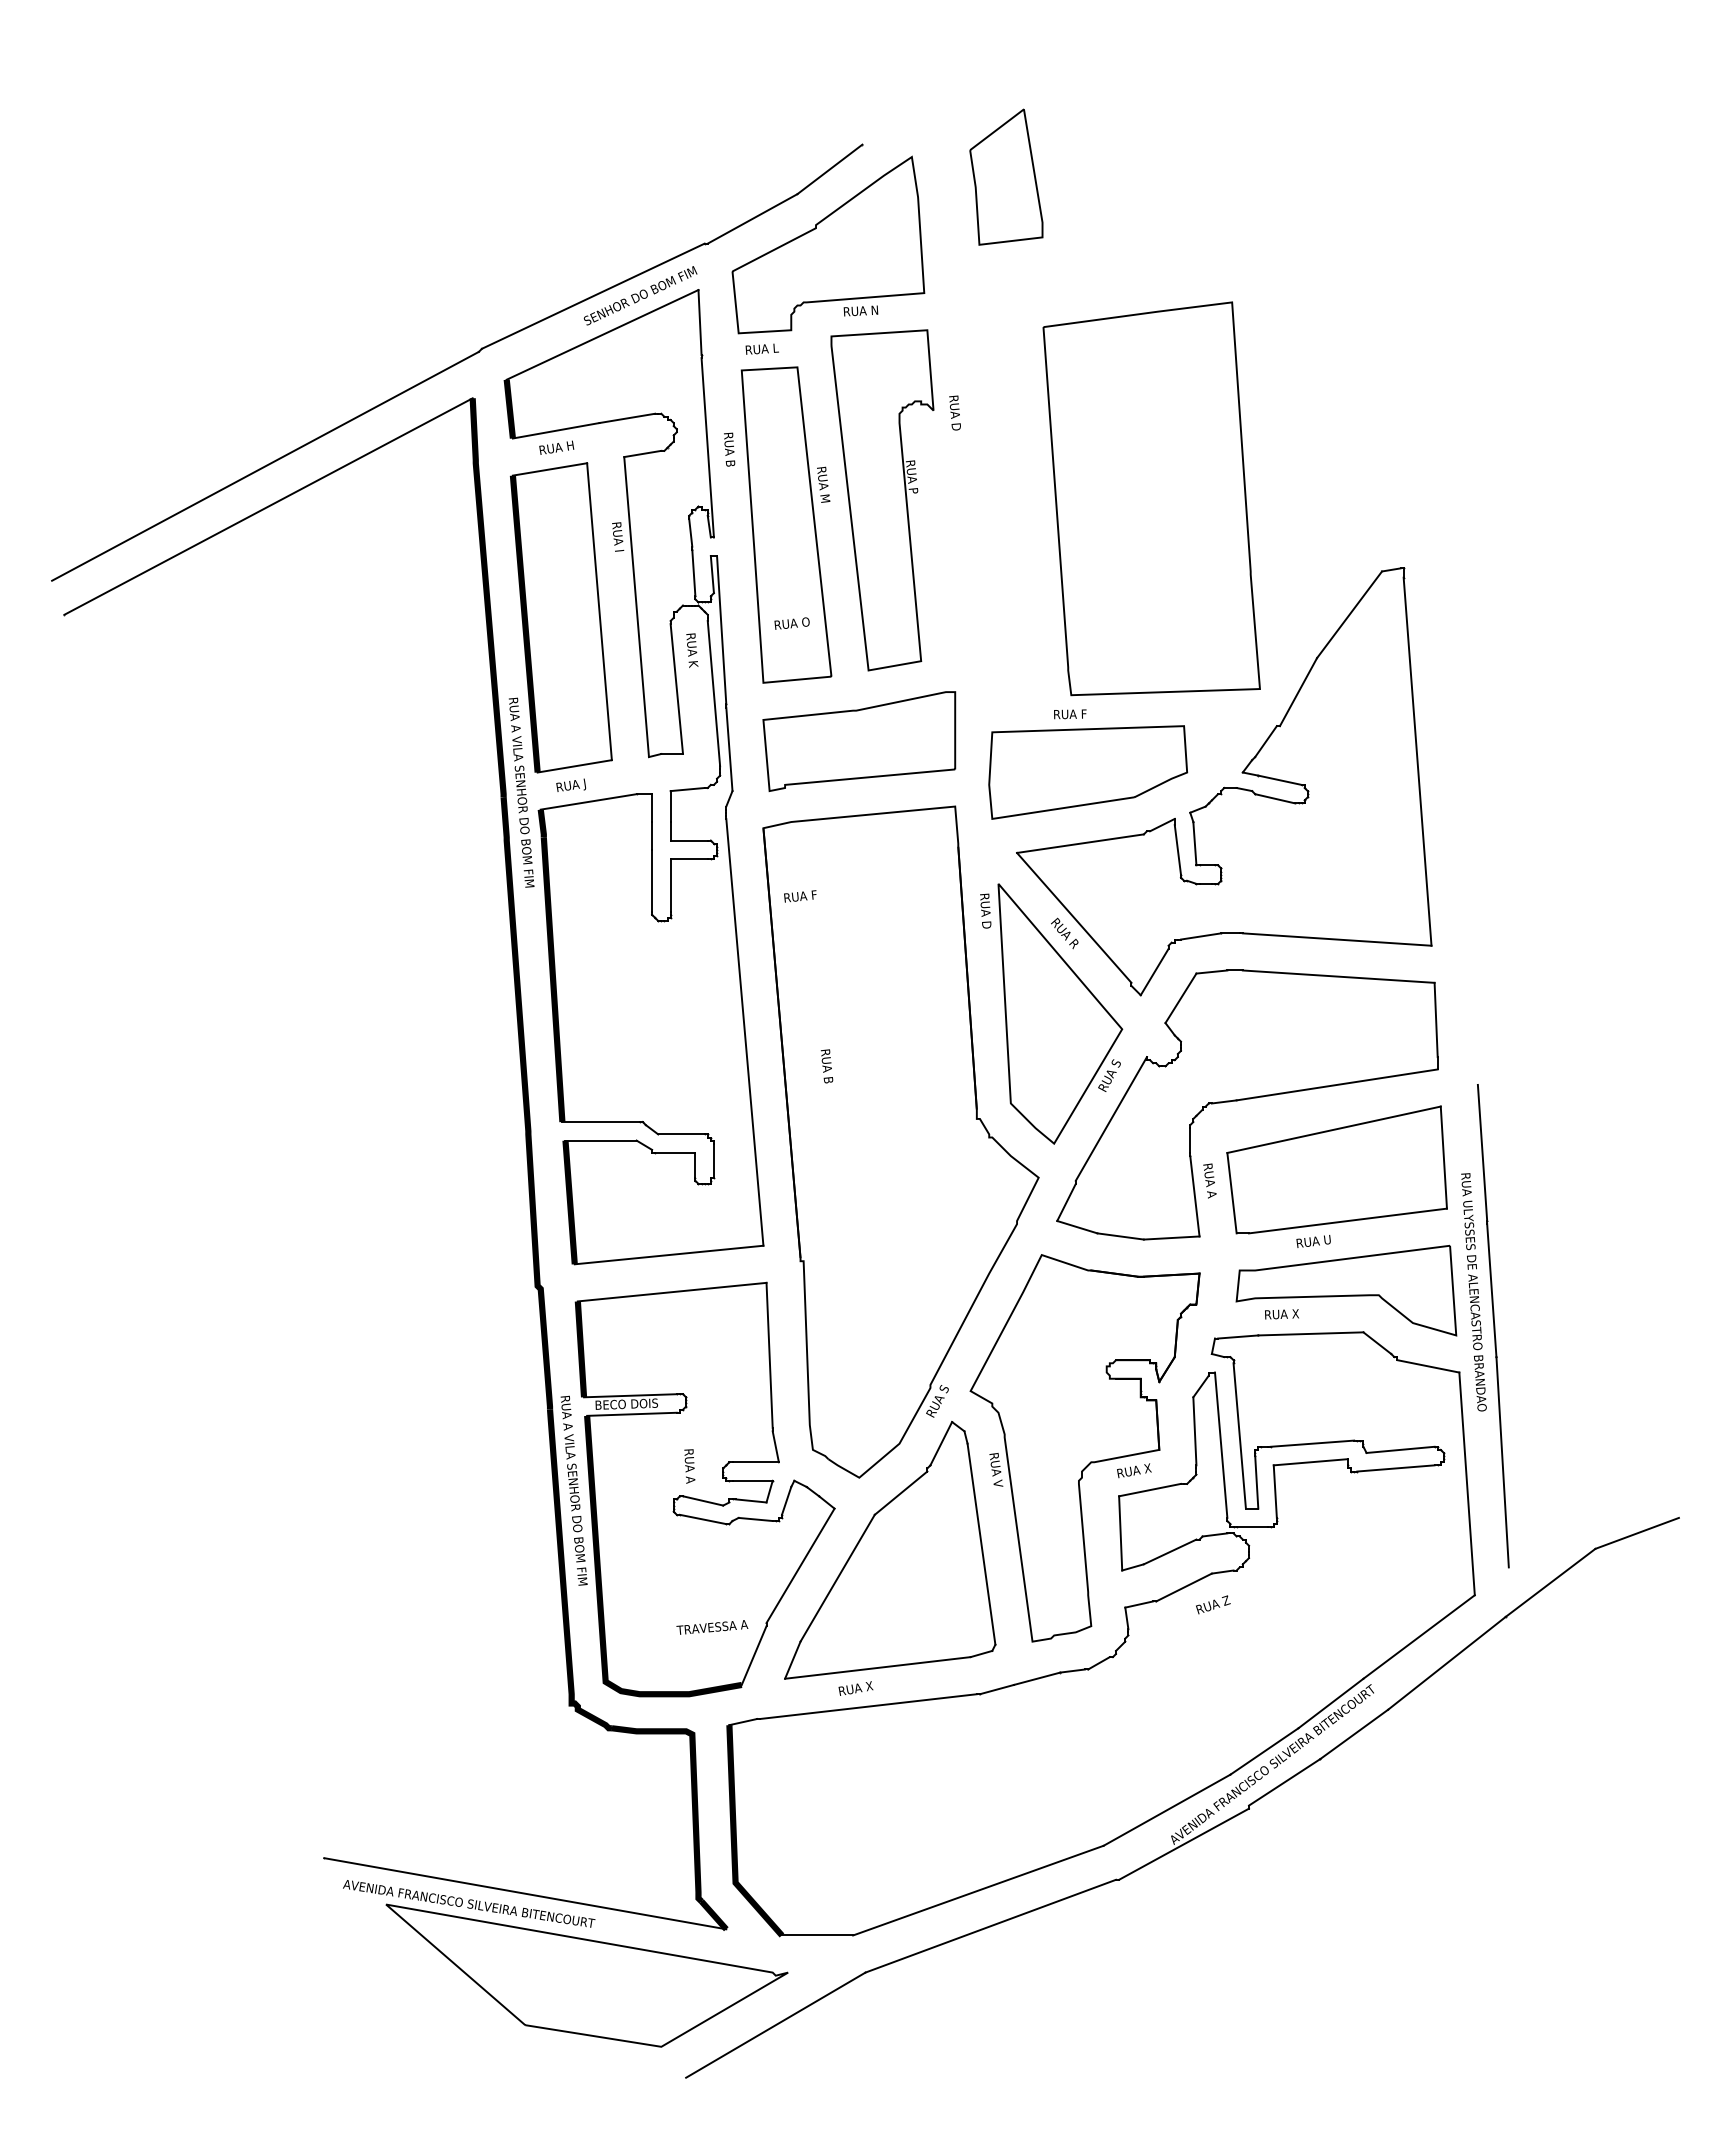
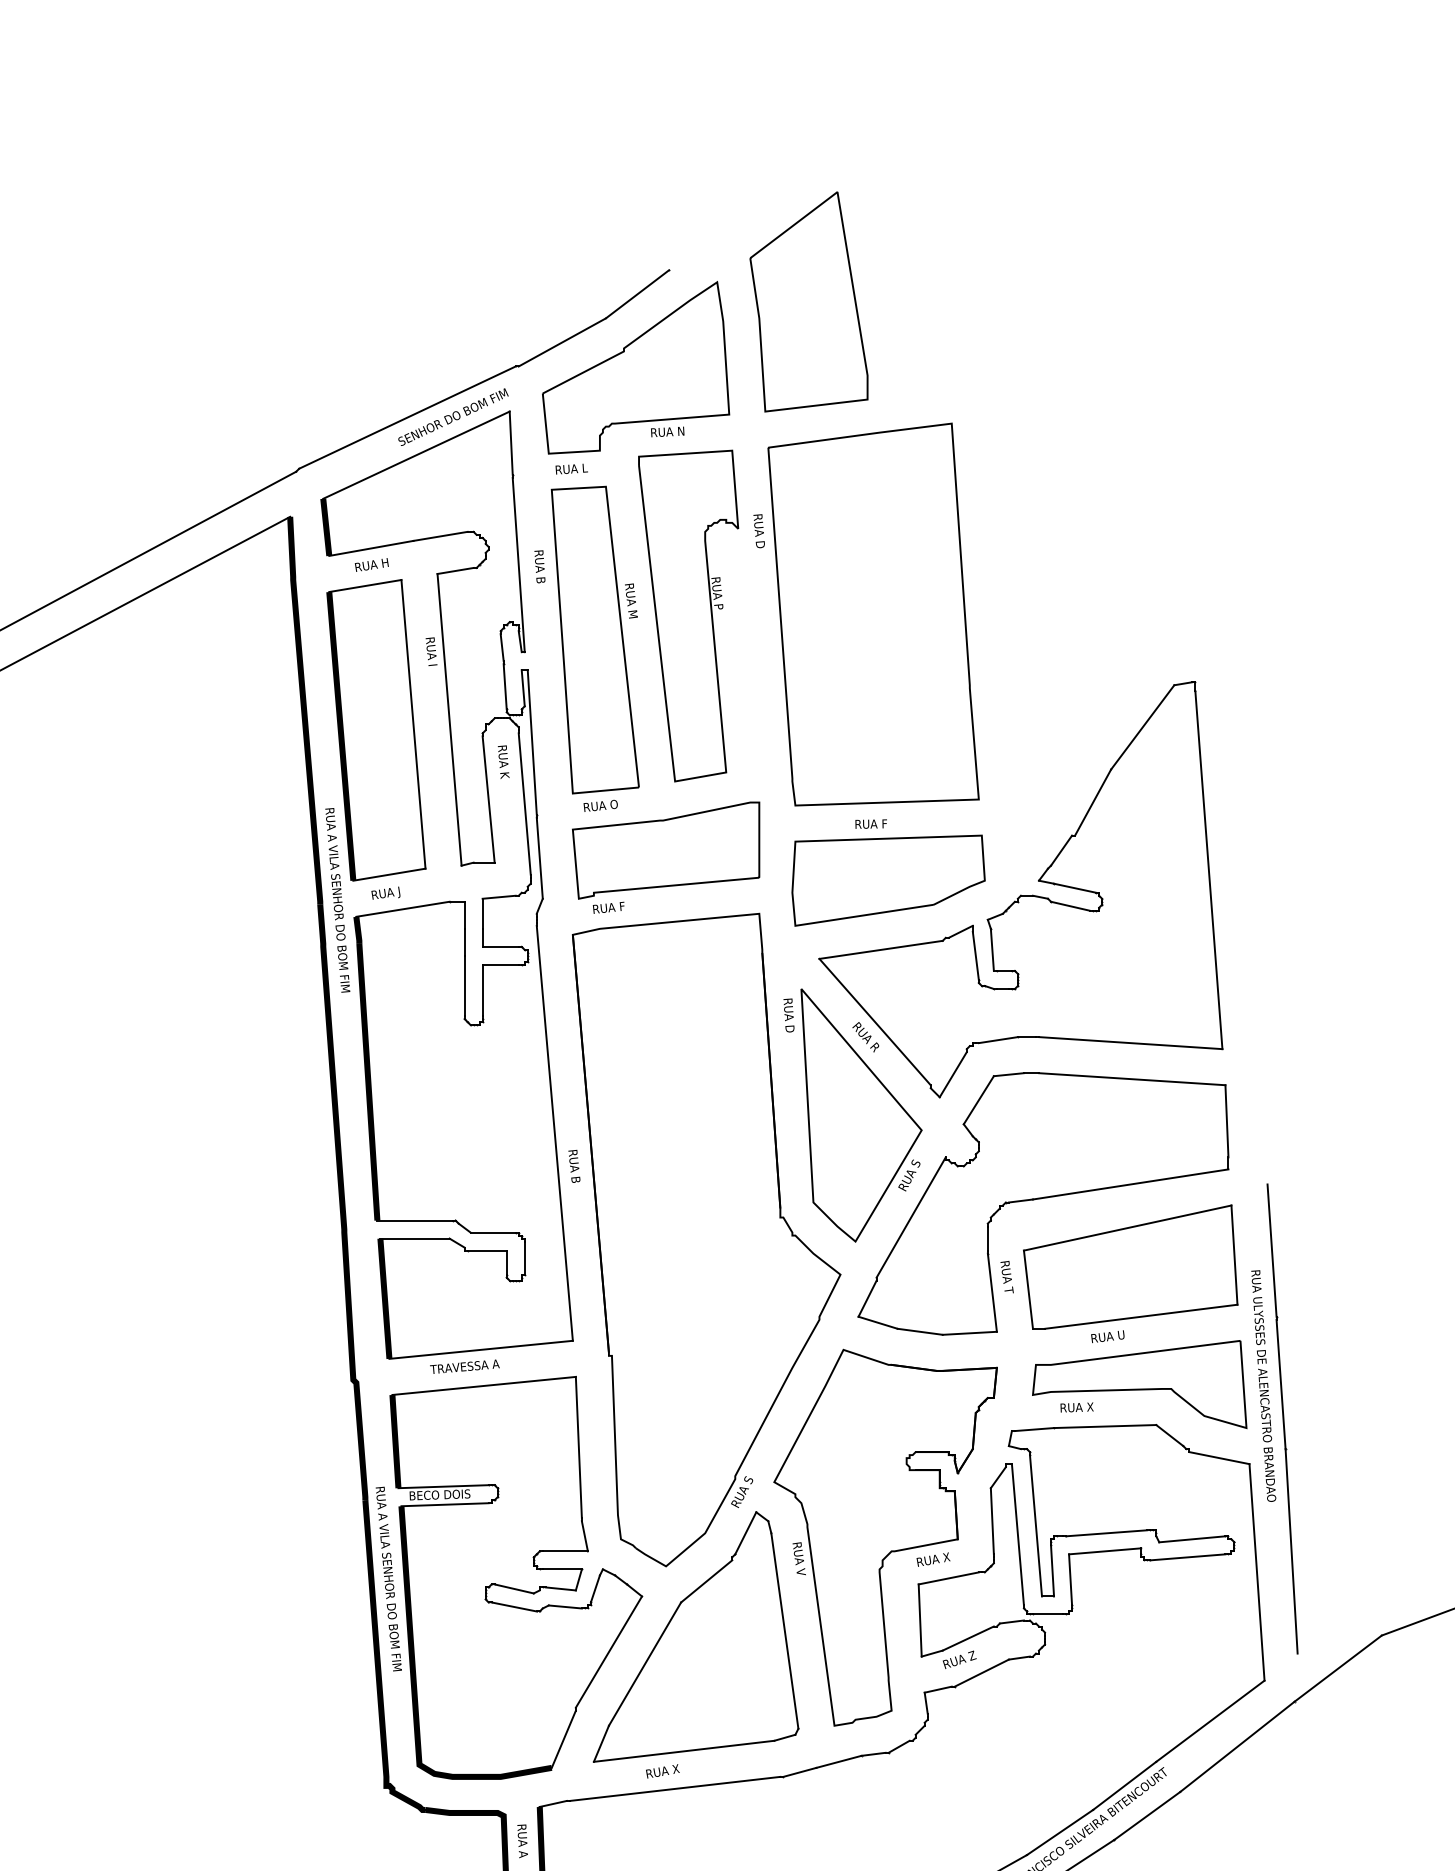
part: (1006, 176) -> (809, 301), size x1.67
part: (1151, 498) -> (873, 614), moved
text: (791, 623) -> (600, 805), moved
text: (800, 896) -> (608, 907), moved
text: (826, 1066) -> (573, 1166), moved
text: (1211, 1194) -> (1008, 1291), RUA A -> RUA T
text: (689, 1466) -> (522, 1841), moved
text: (1213, 1604) -> (959, 1659), moved
text: (712, 1627) -> (465, 1366), moved

